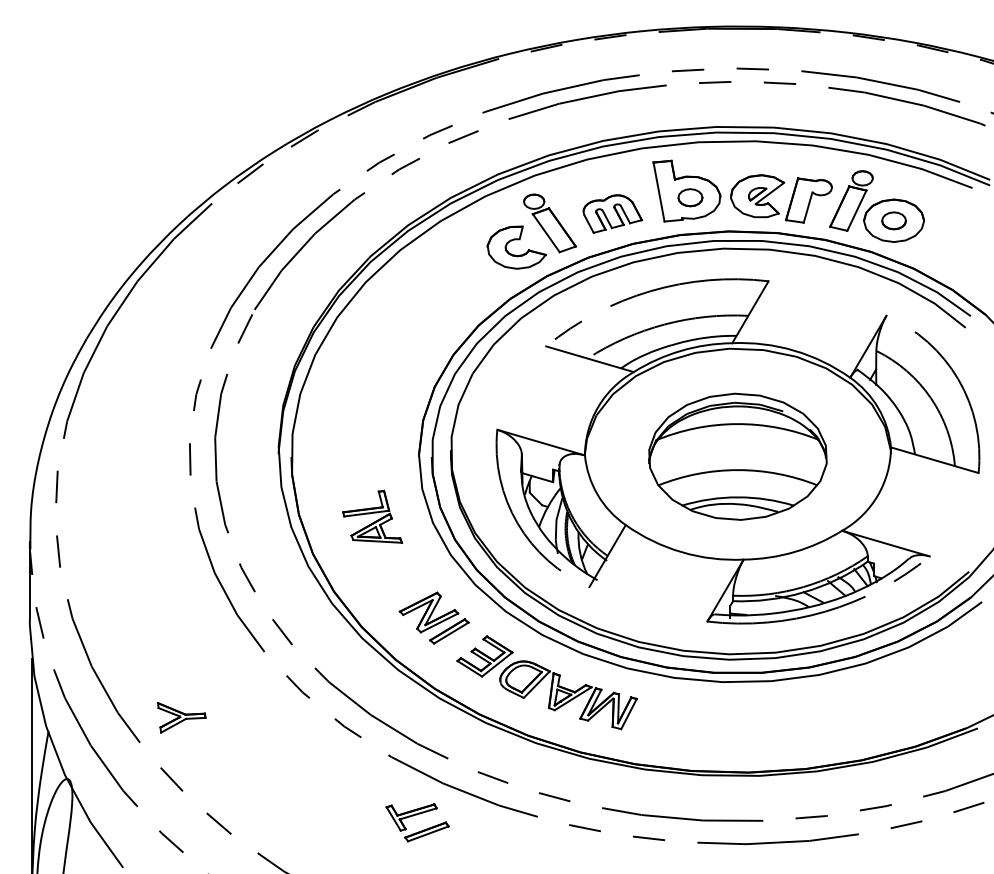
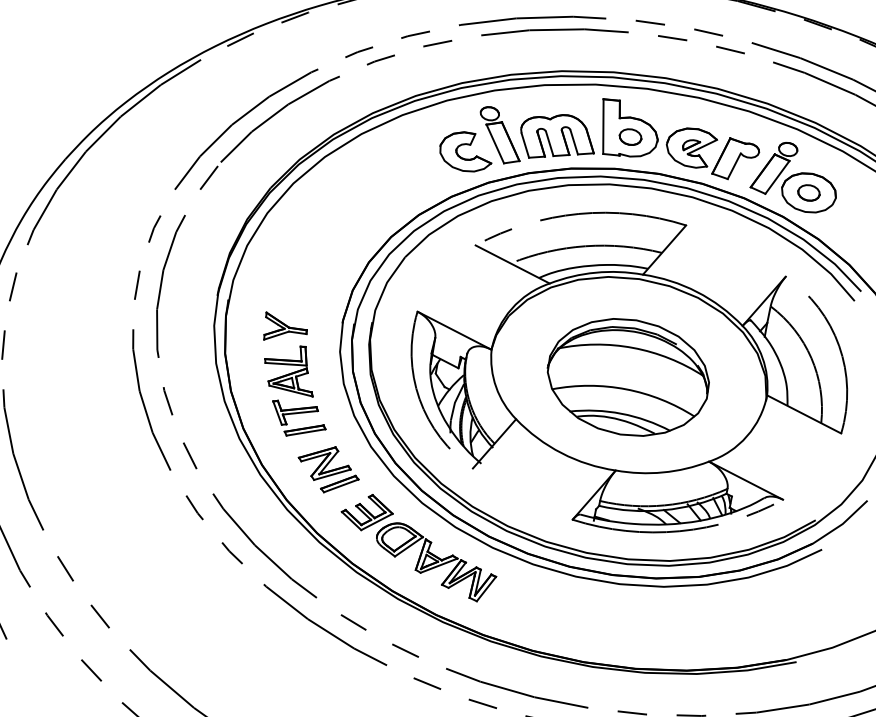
part: (612, 213) -> (558, 137), size x1.43
part: (181, 717) -> (285, 329), moved
part: (416, 815) -> (298, 413), moved

